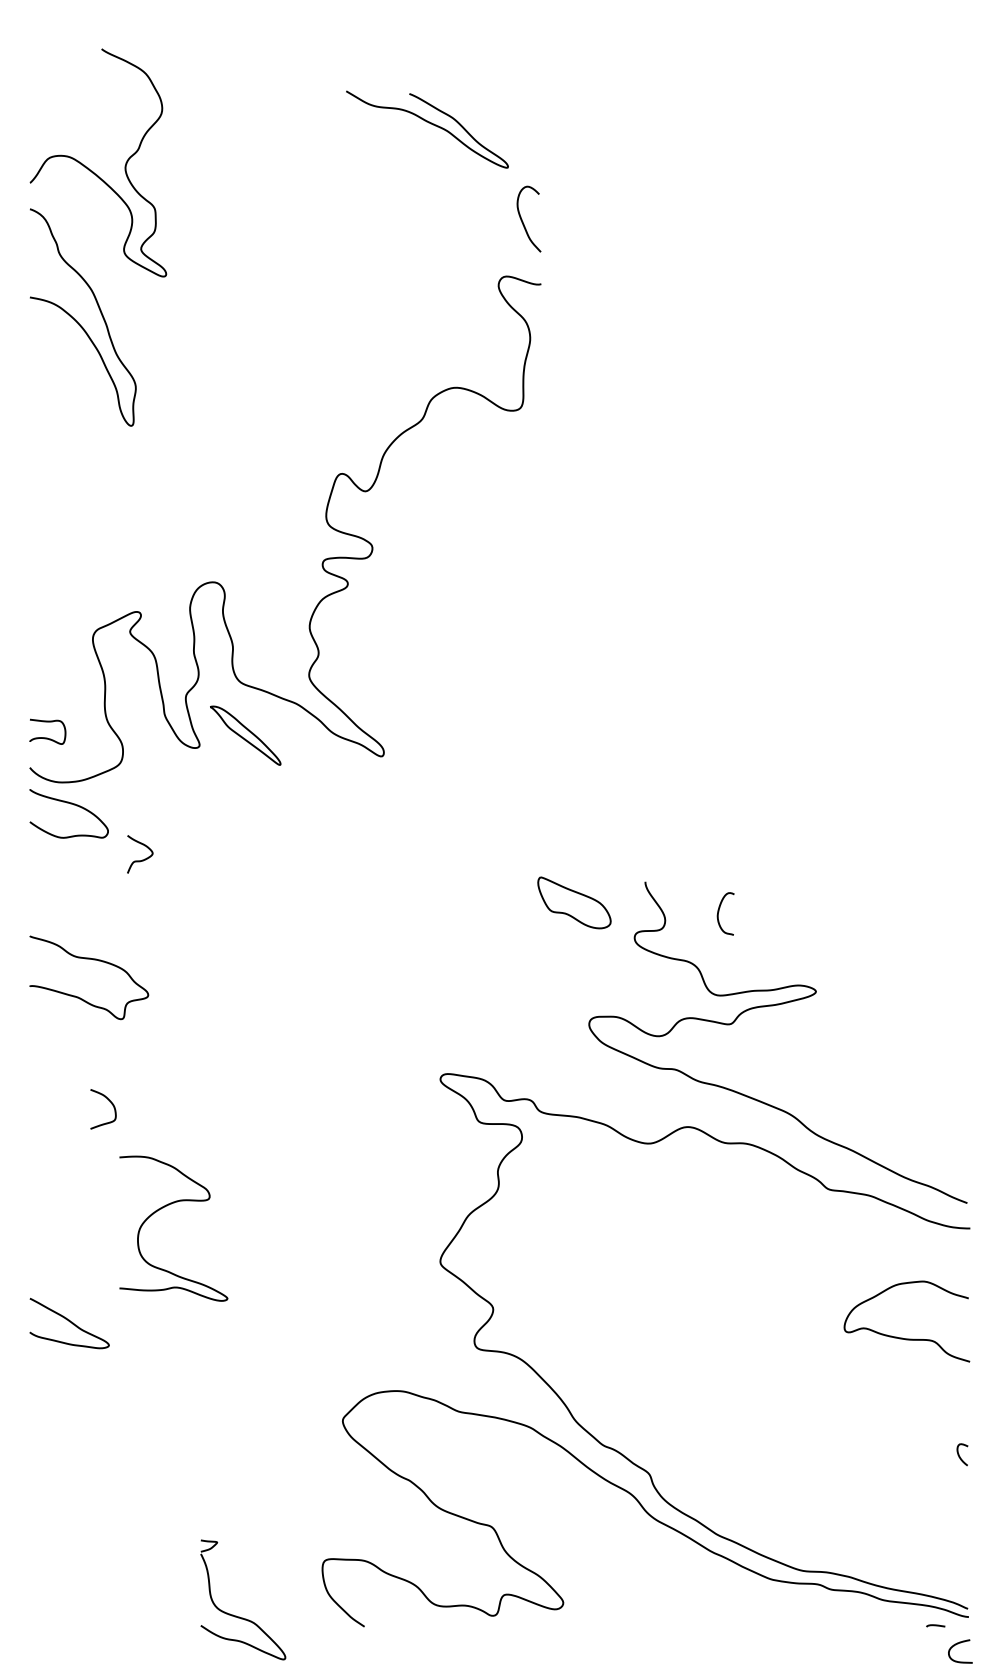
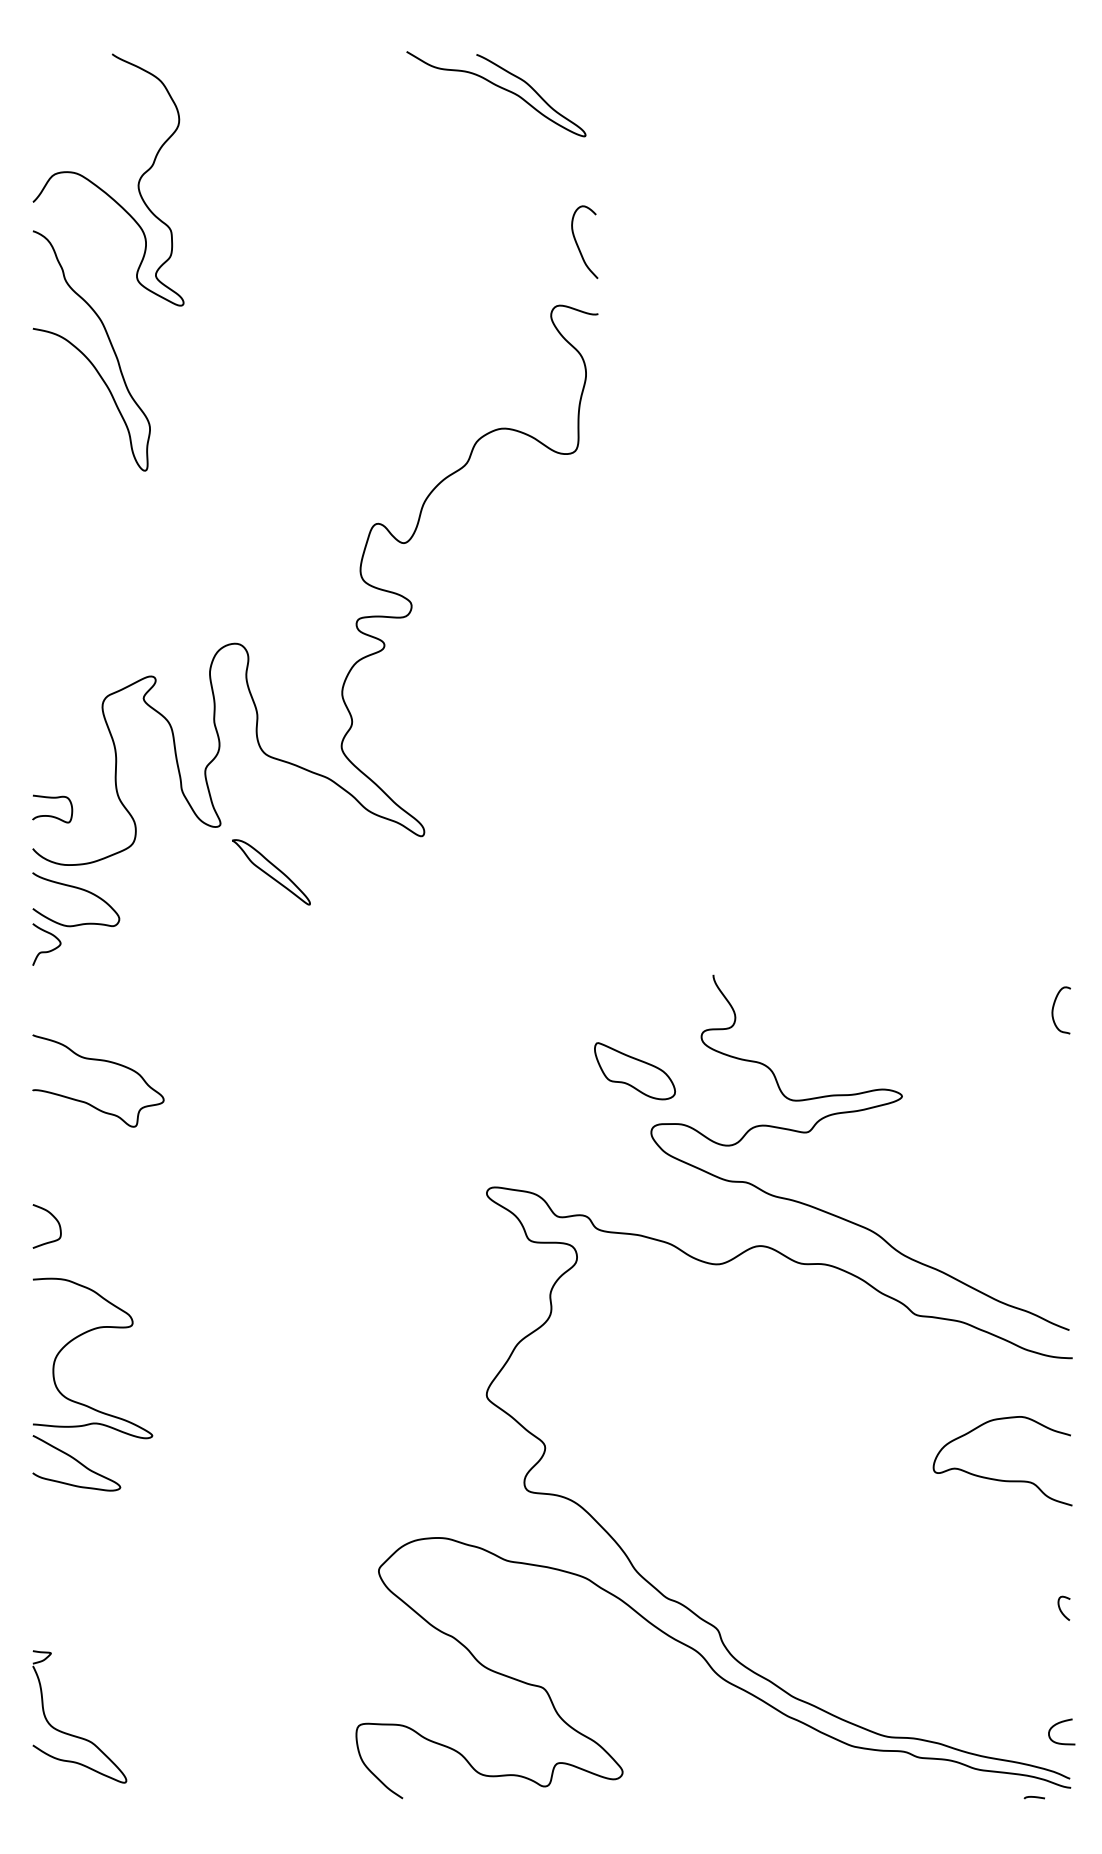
curve: (431, 124) -> (500, 88), moved
part: (245, 735) -> (271, 872), moved
curve: (141, 859) -> (48, 950), moved
part: (574, 903) -> (634, 1071), moved
curve: (718, 914) -> (1053, 1010), moved
curve: (111, 1104) -> (56, 1221), moved
curve: (164, 1207) -> (82, 1335), moved
part: (240, 1616) -> (76, 1735), moved
curve: (957, 1644) -> (1058, 1724), moved

